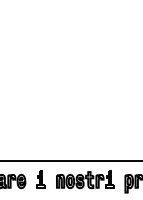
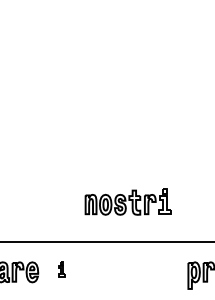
part: (40, 179) -> (60, 269), size x0.6
part: (85, 179) -> (128, 201), moved

